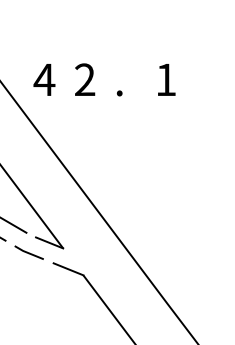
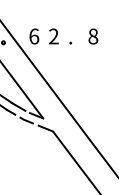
text: (43, 79) -> (33, 36), 4 -> 6
text: (166, 79) -> (93, 36), 1 -> 8

